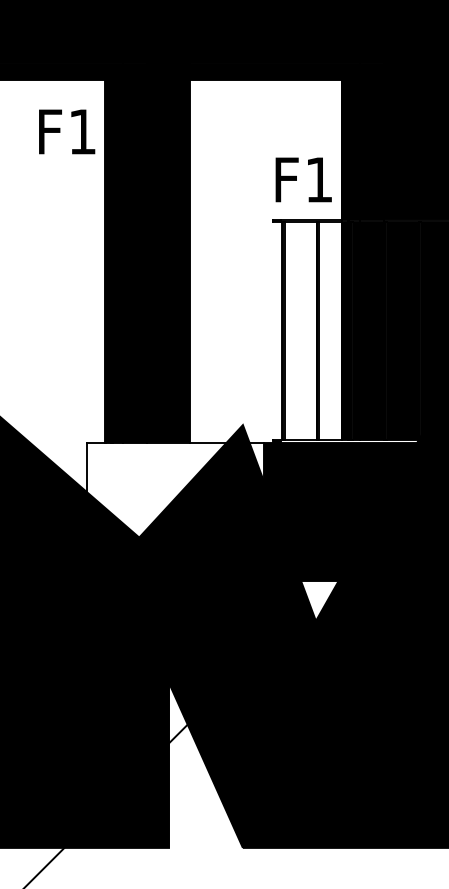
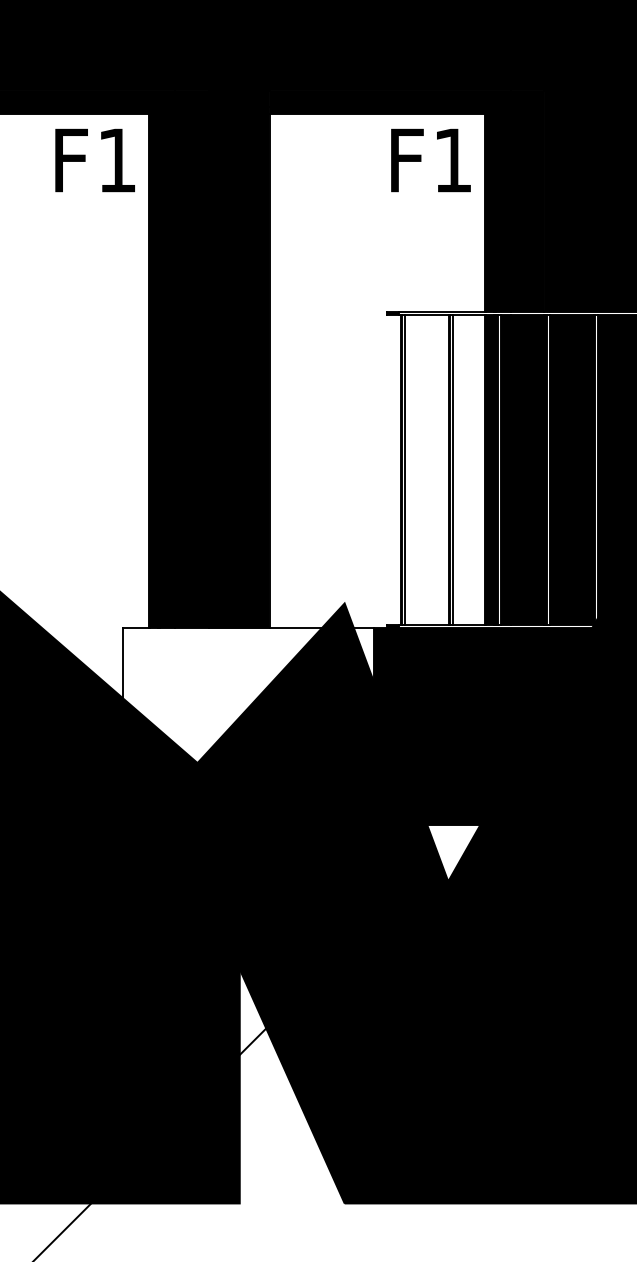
text: (67, 131) -> (95, 159), moved
text: (303, 179) -> (430, 159), moved

